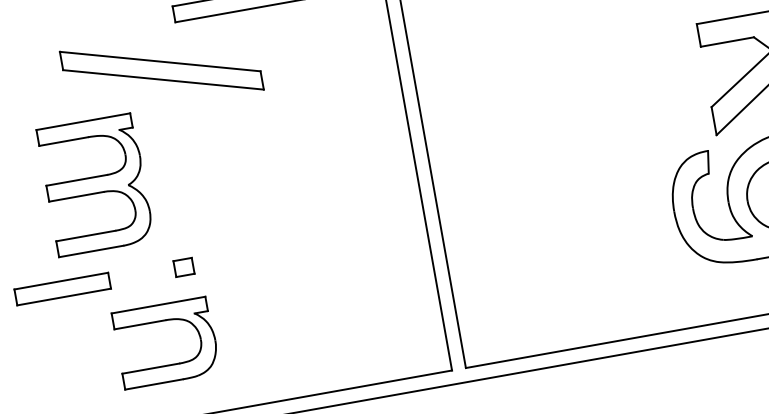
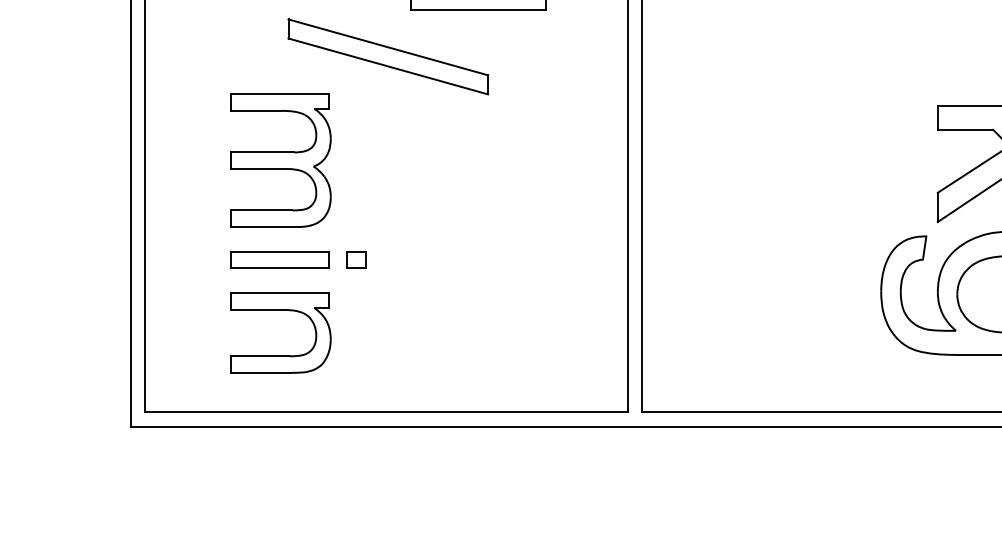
part: (95, 184) -> (280, 160), moved
part: (184, 267) -> (356, 259), moved
part: (62, 288) -> (279, 259), moved
part: (162, 321) -> (280, 310), moved

